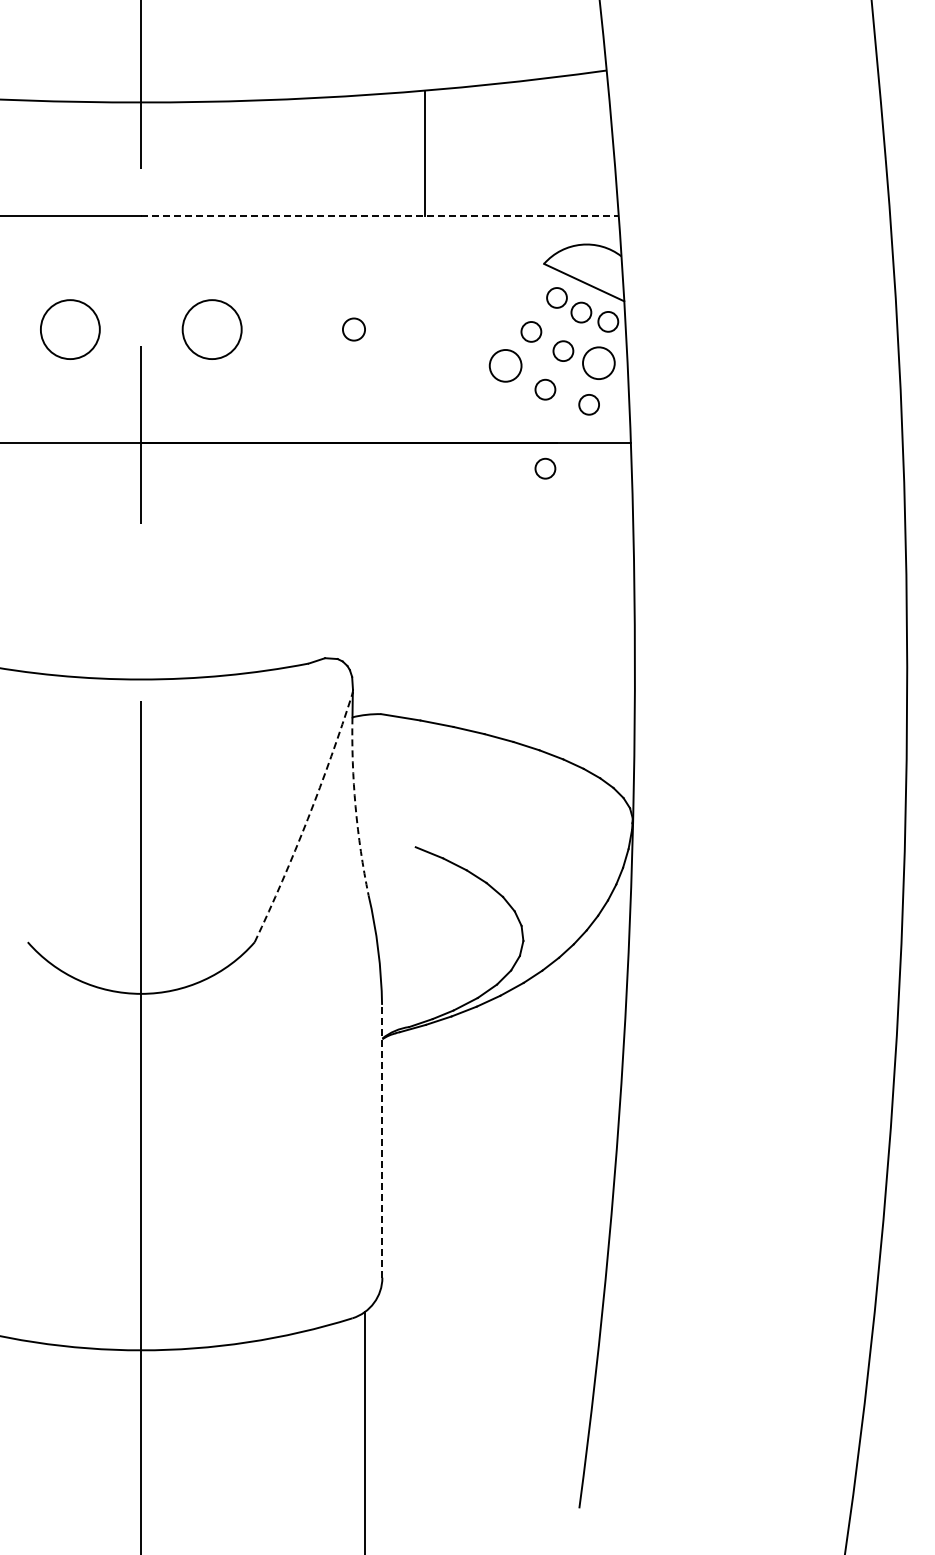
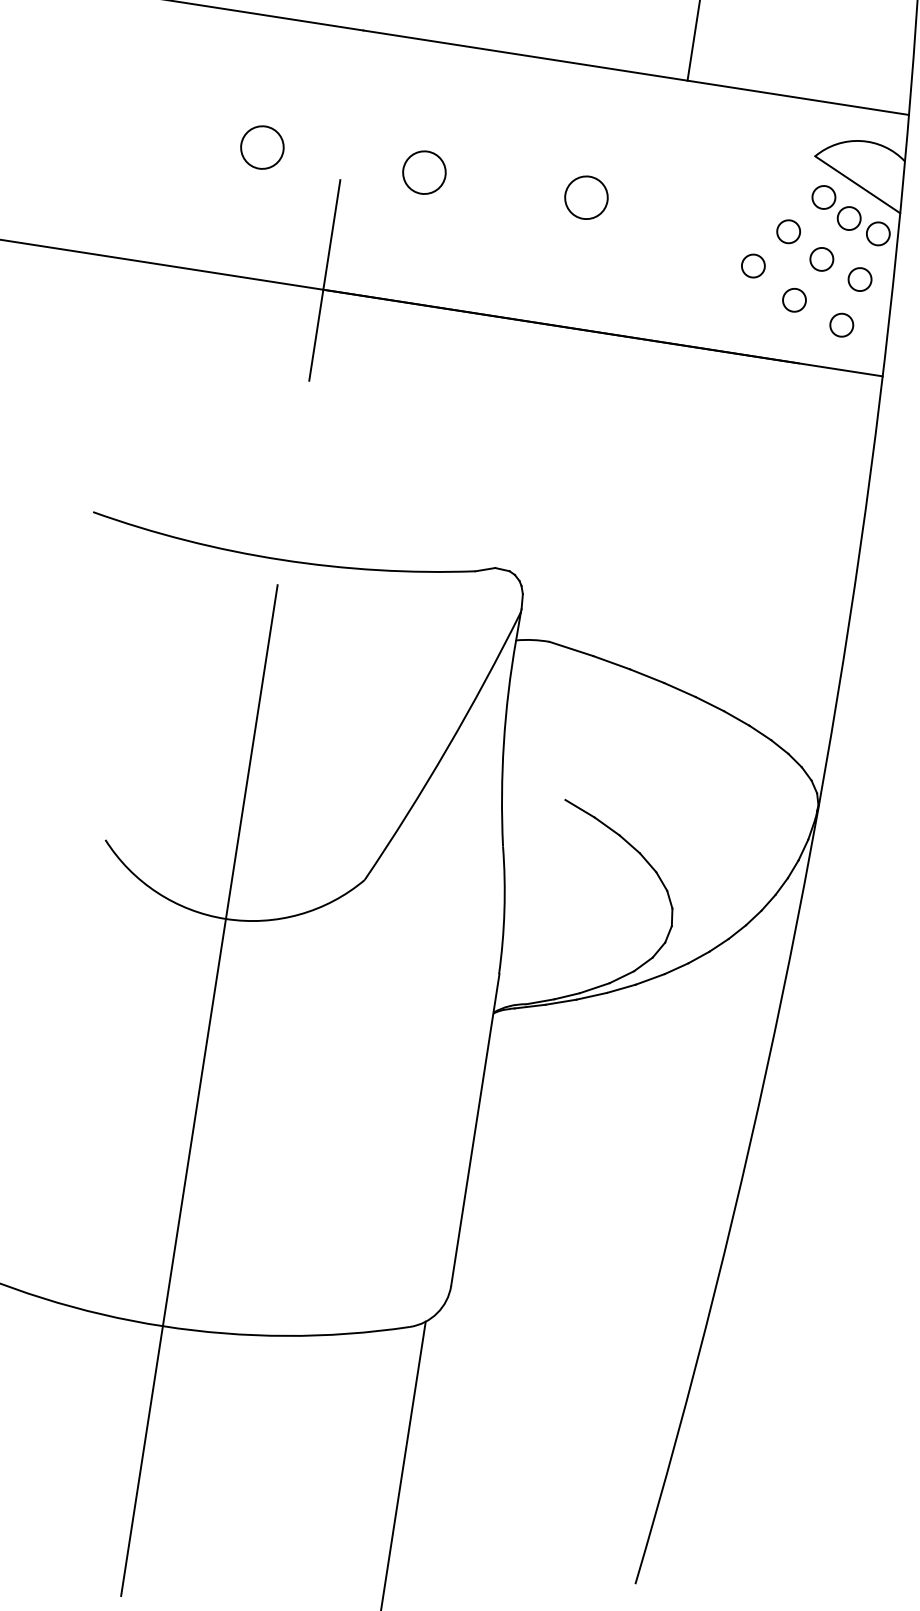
line: (380, 216) -> (636, 73), dashed -> solid
circle: (69, 329) -> (261, 147), size x0.62
circle: (211, 329) -> (423, 172), size x0.62
circle: (353, 329) -> (585, 197), size x1.67
circle: (598, 363) -> (859, 279), size x0.62
circle: (505, 365) -> (753, 265), size x0.62
circle: (545, 468) -> (780, 390), removed
arc: (355, 806) -> (503, 742), dashed -> solid
arc: (307, 819) -> (446, 749), dashed -> solid
line: (382, 1140) -> (475, 1129), dashed -> solid

